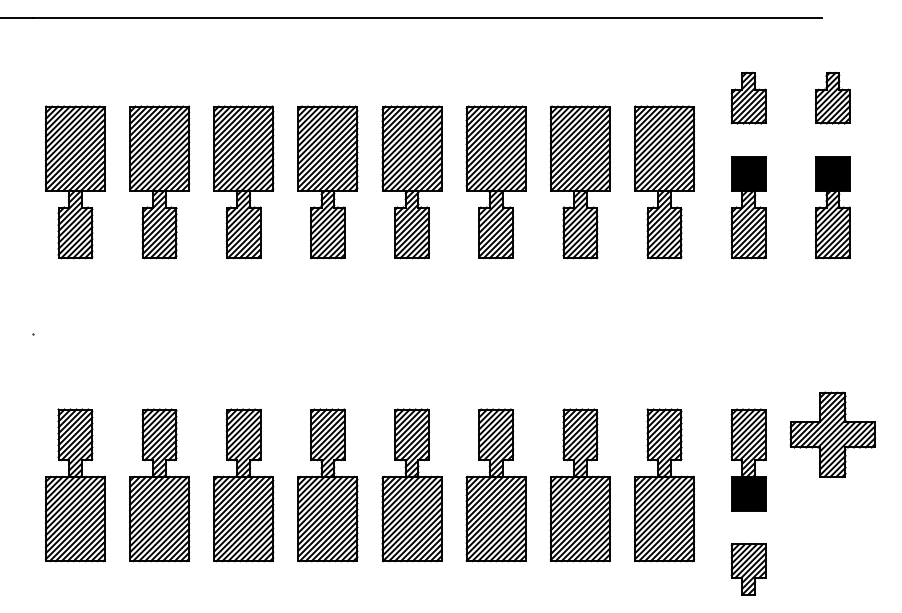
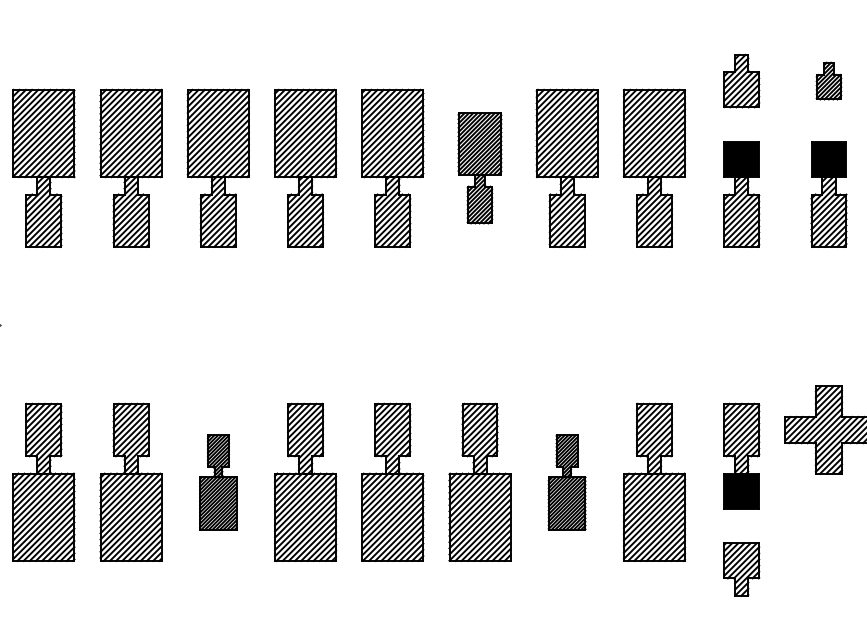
part: (832, 97) -> (828, 80), size x0.7
part: (495, 182) -> (479, 168), size x0.7
part: (243, 485) -> (218, 482), size x0.6
part: (579, 485) -> (566, 482), size x0.6

